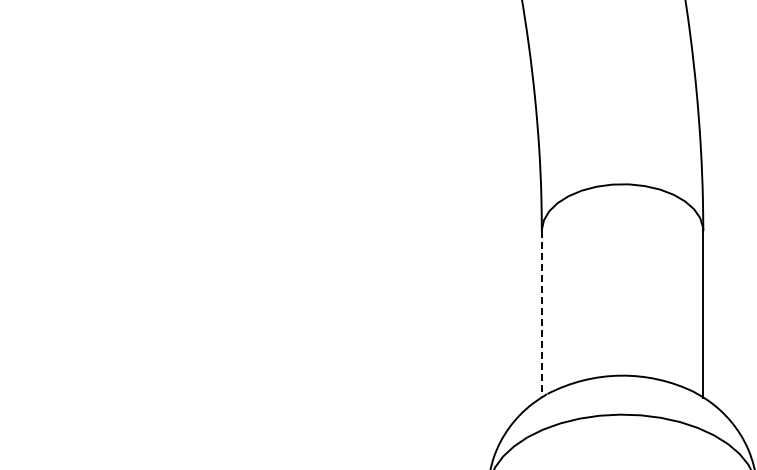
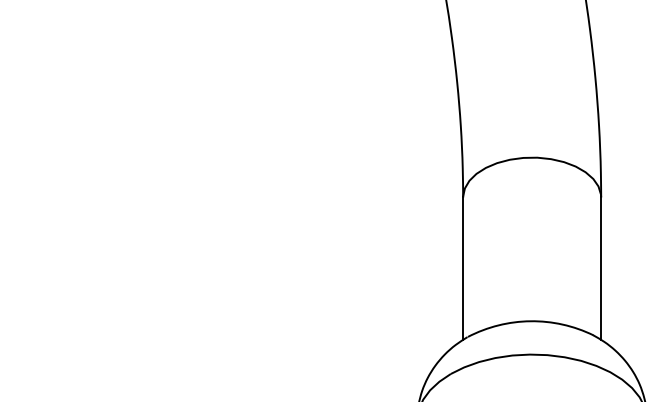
line: (541, 314) -> (462, 268), dashed -> solid

